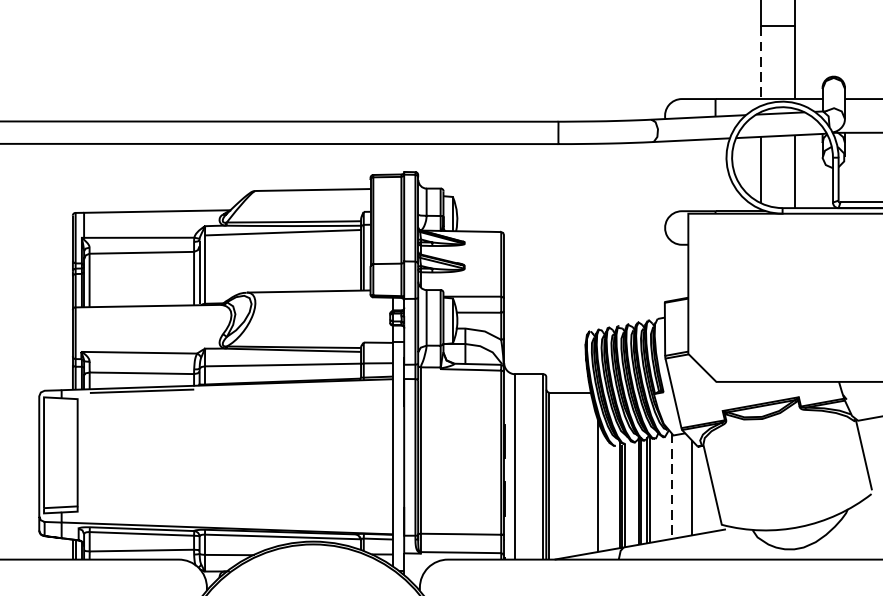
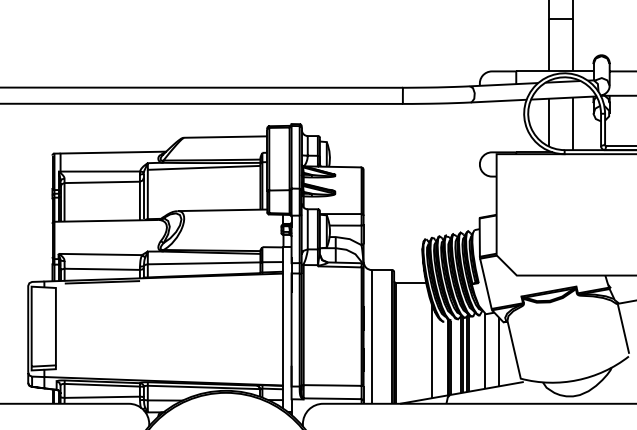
line: (761, 63) -> (549, 45), dashed -> solid
line: (671, 485) -> (484, 350), dashed -> solid

